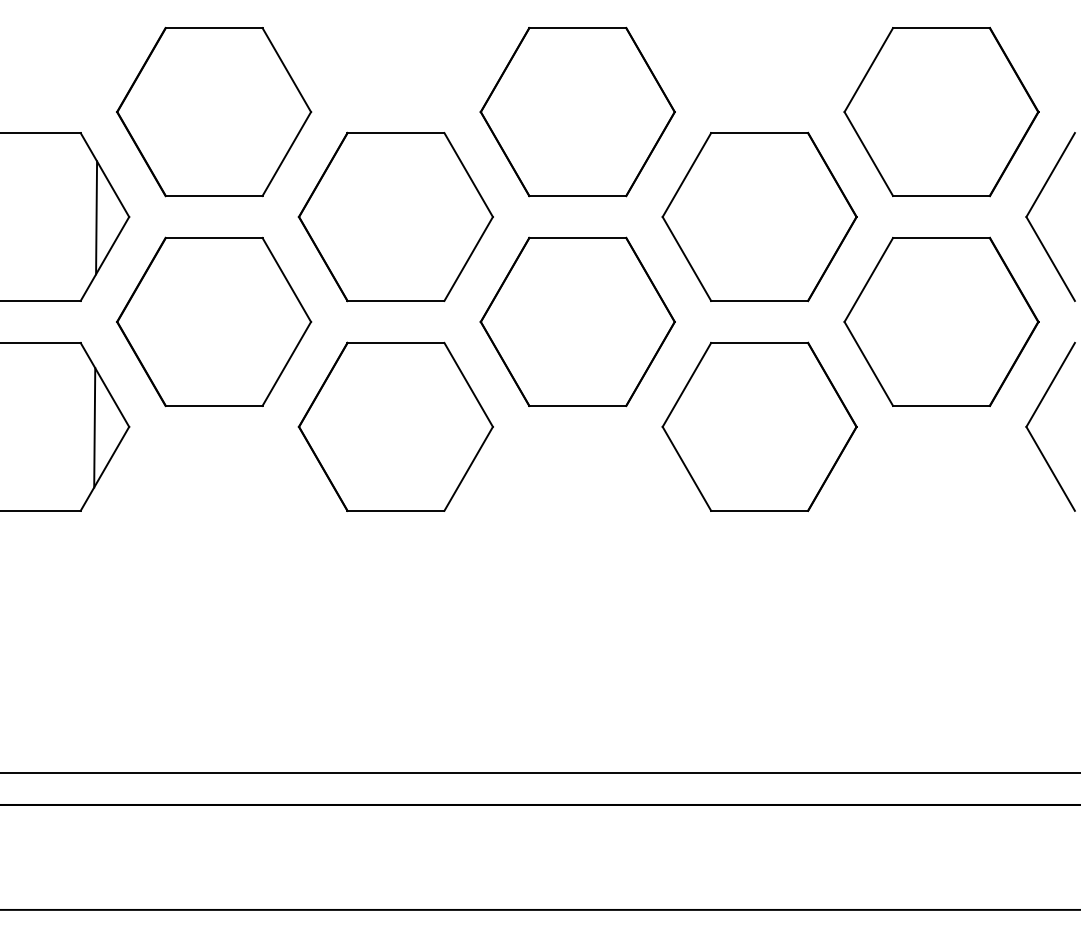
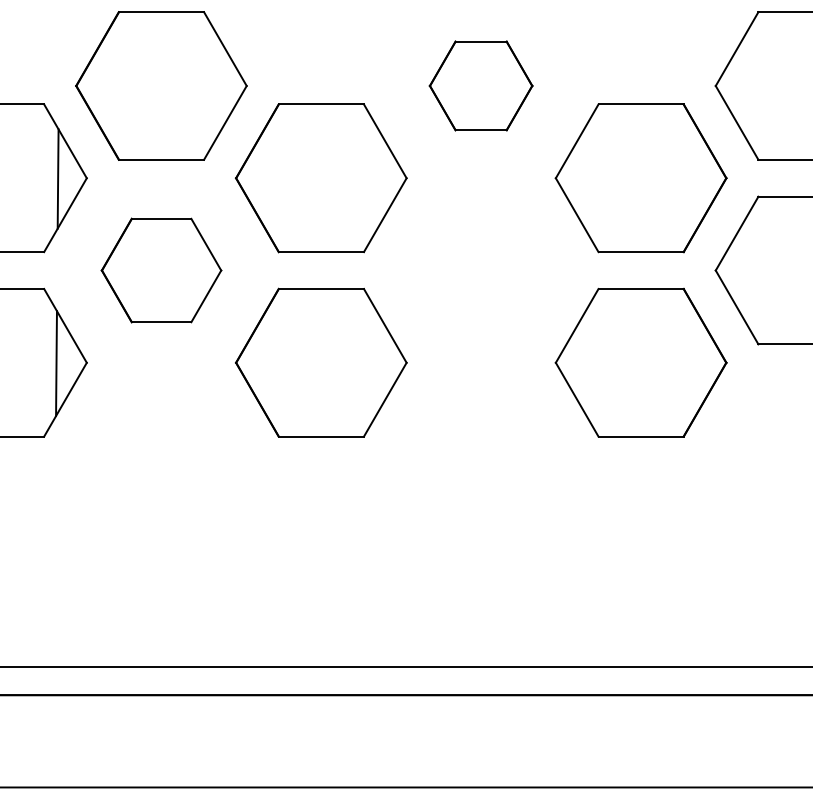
part: (577, 111) -> (480, 85), size x0.6
part: (214, 321) -> (161, 270), size x0.7
part: (577, 321) -> (480, 270), removed

